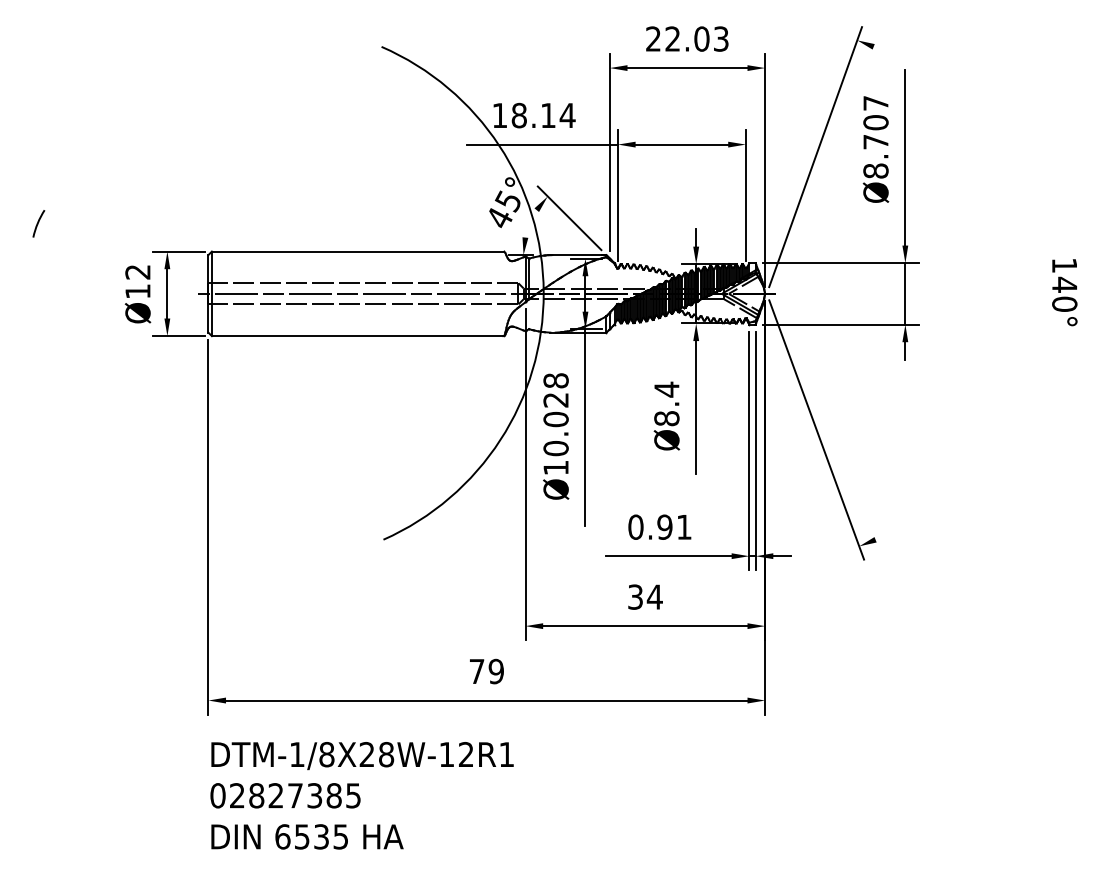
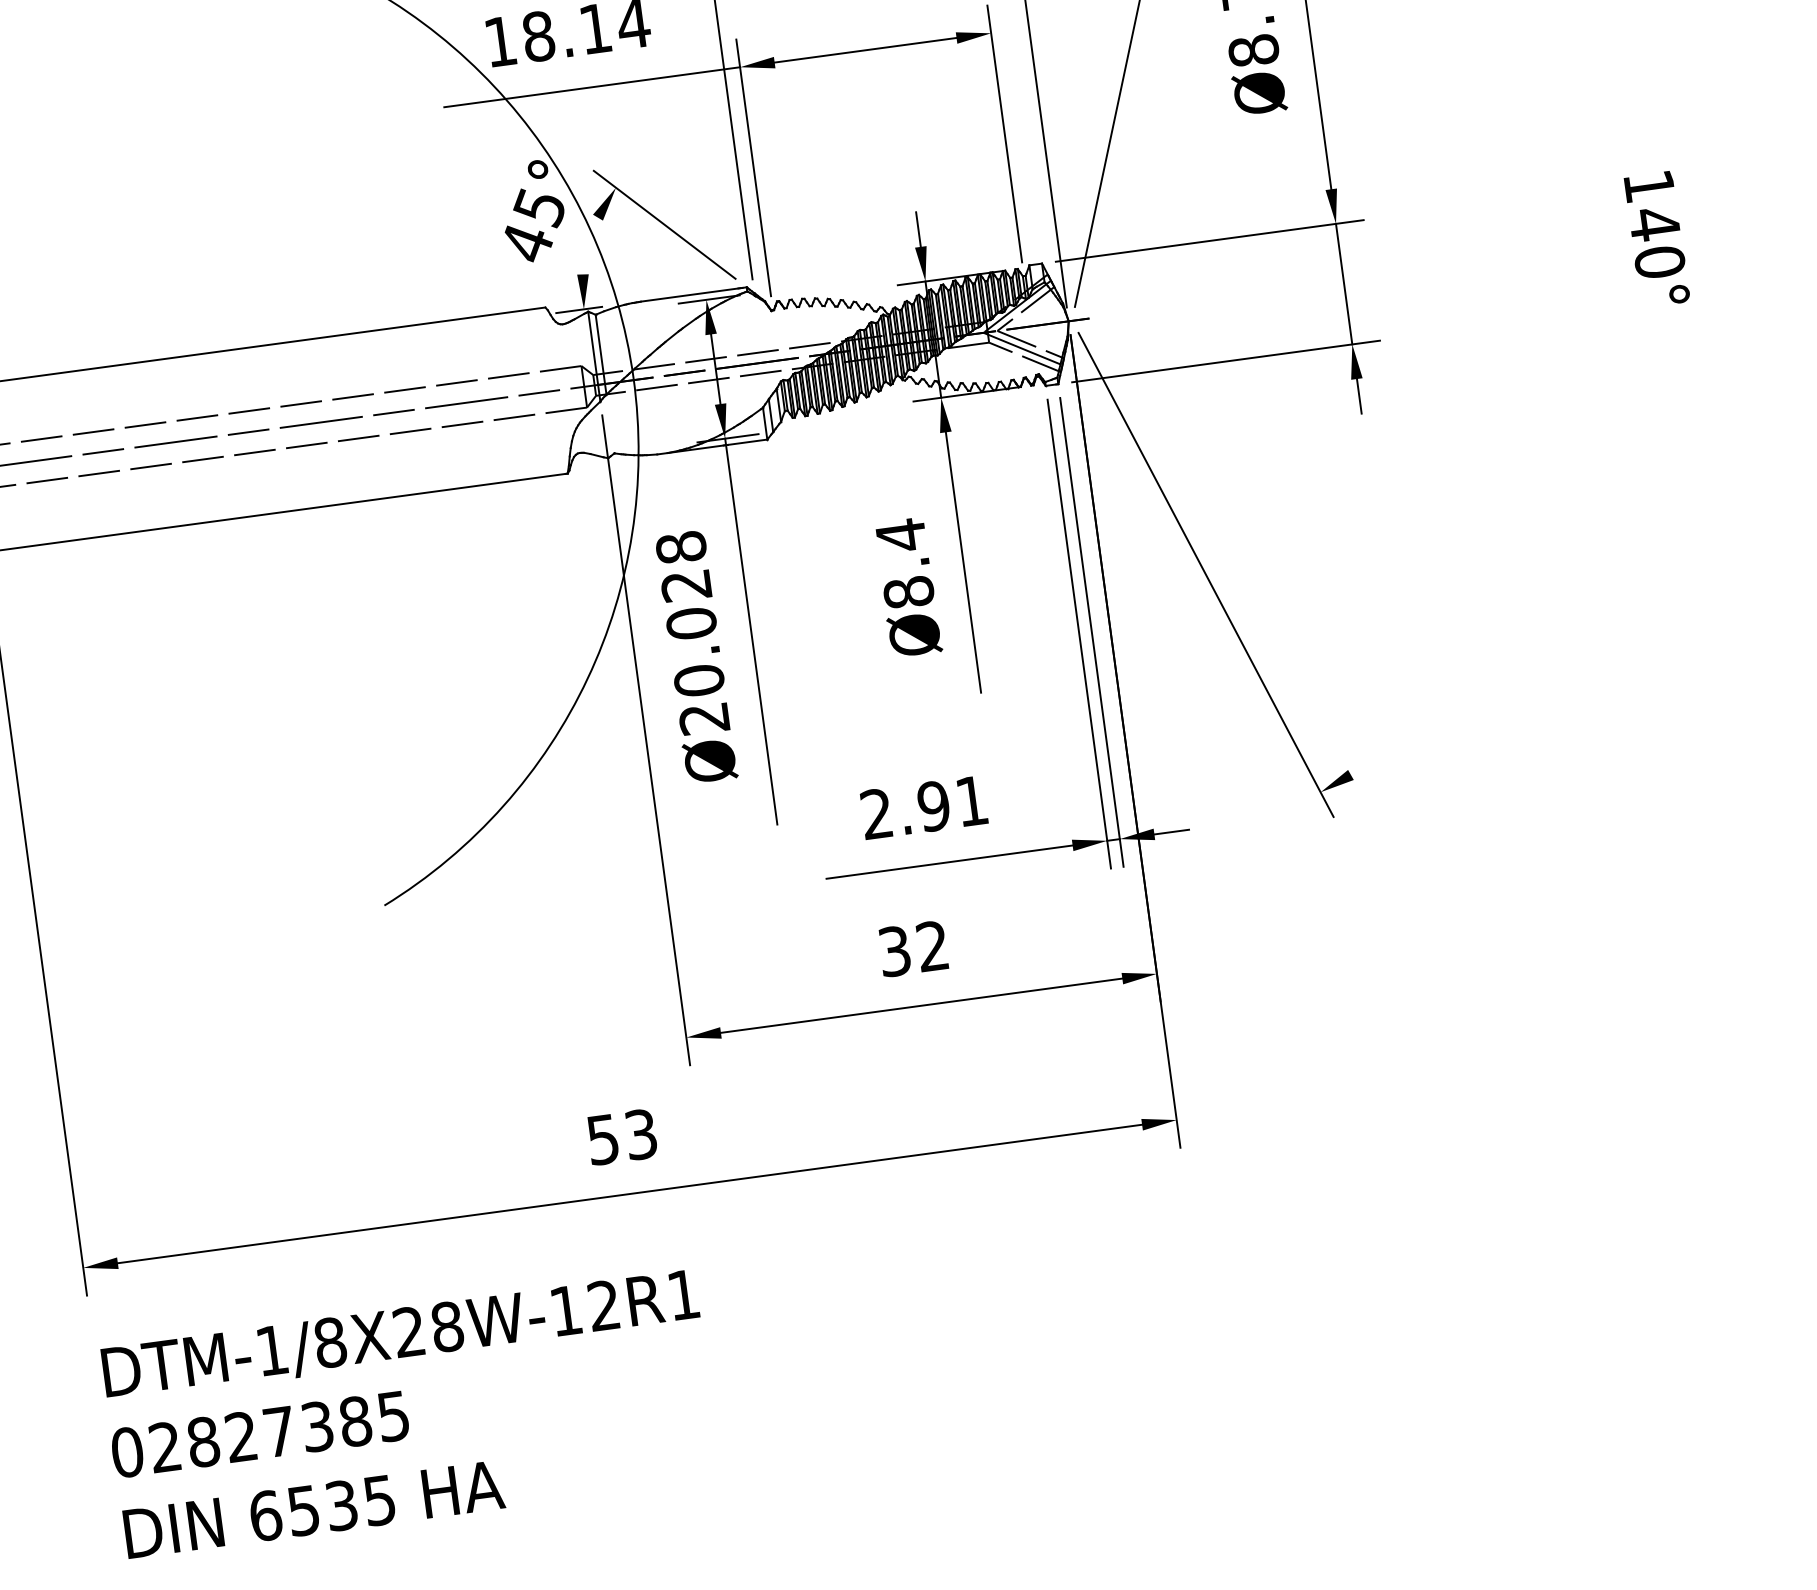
text: (555, 468) -> (703, 719), Ø10.028 -> Ø20.028
text: (635, 526) -> (875, 812), 0.91 -> 2.91
text: (654, 596) -> (931, 945), 34 -> 32
text: (486, 671) -> (621, 1137), 79 -> 53

